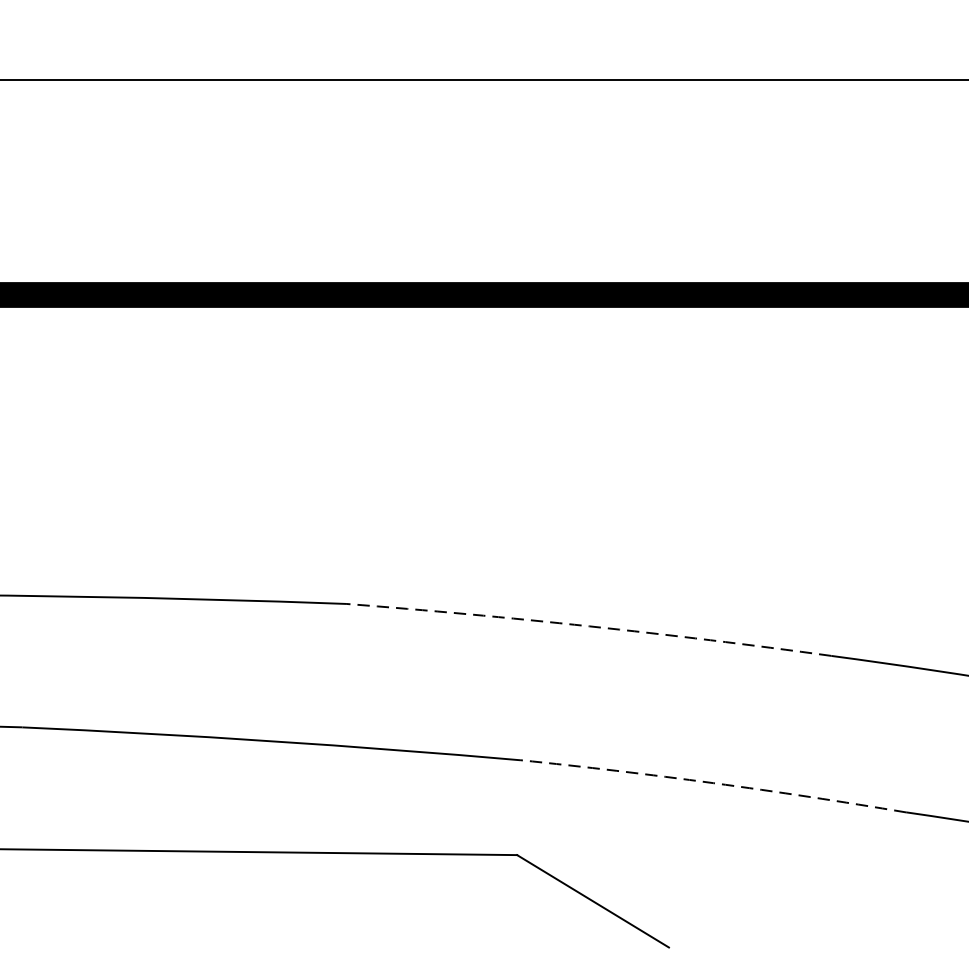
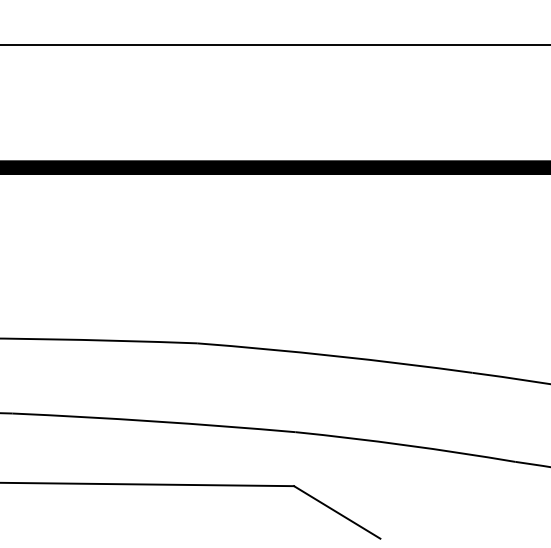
arc: (590, 627) -> (335, 356), dashed -> solid
arc: (713, 783) -> (405, 445), dashed -> solid

